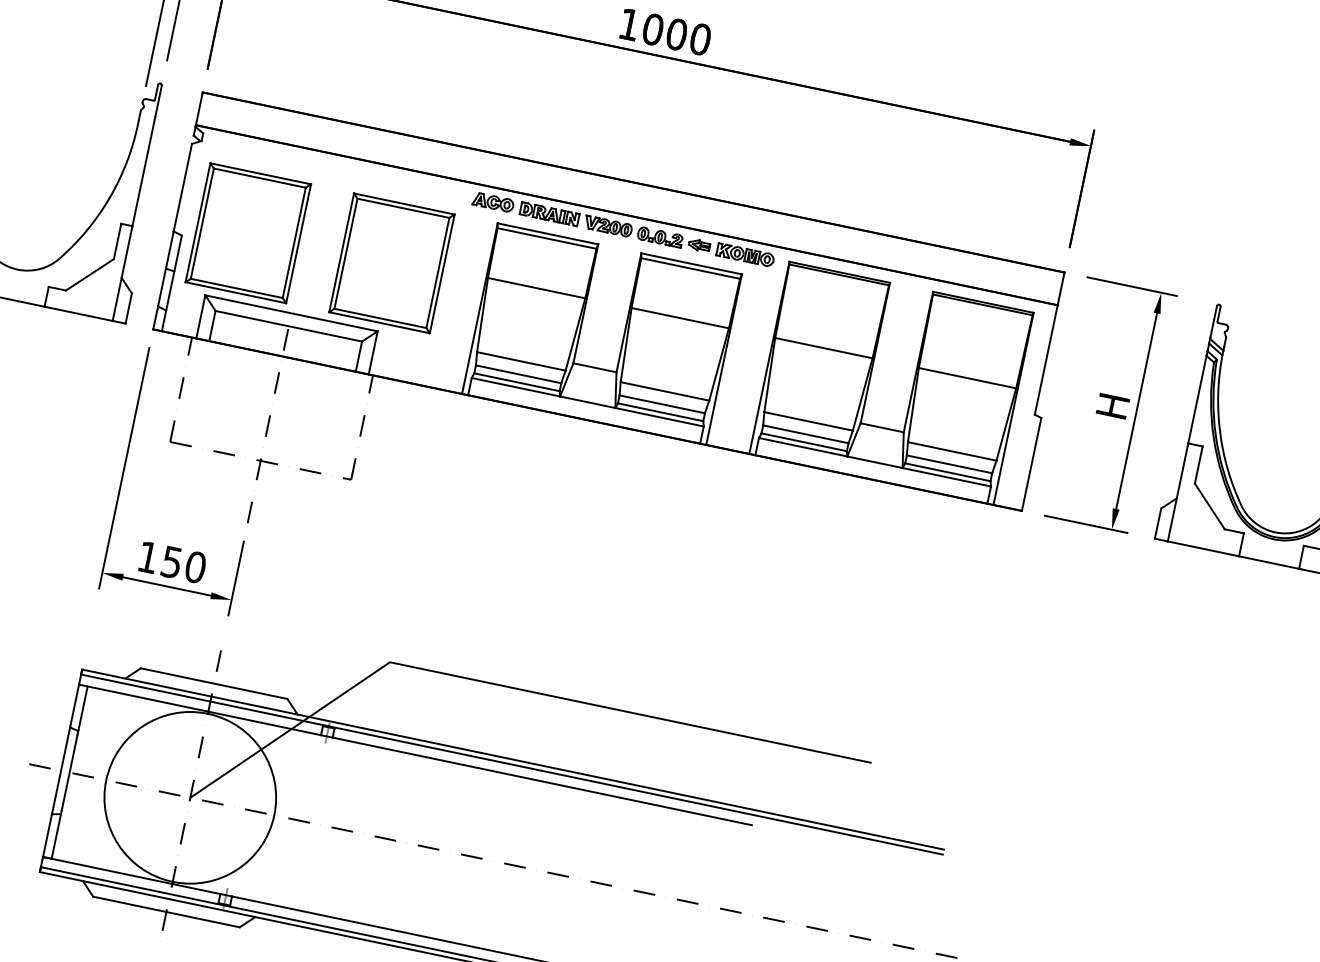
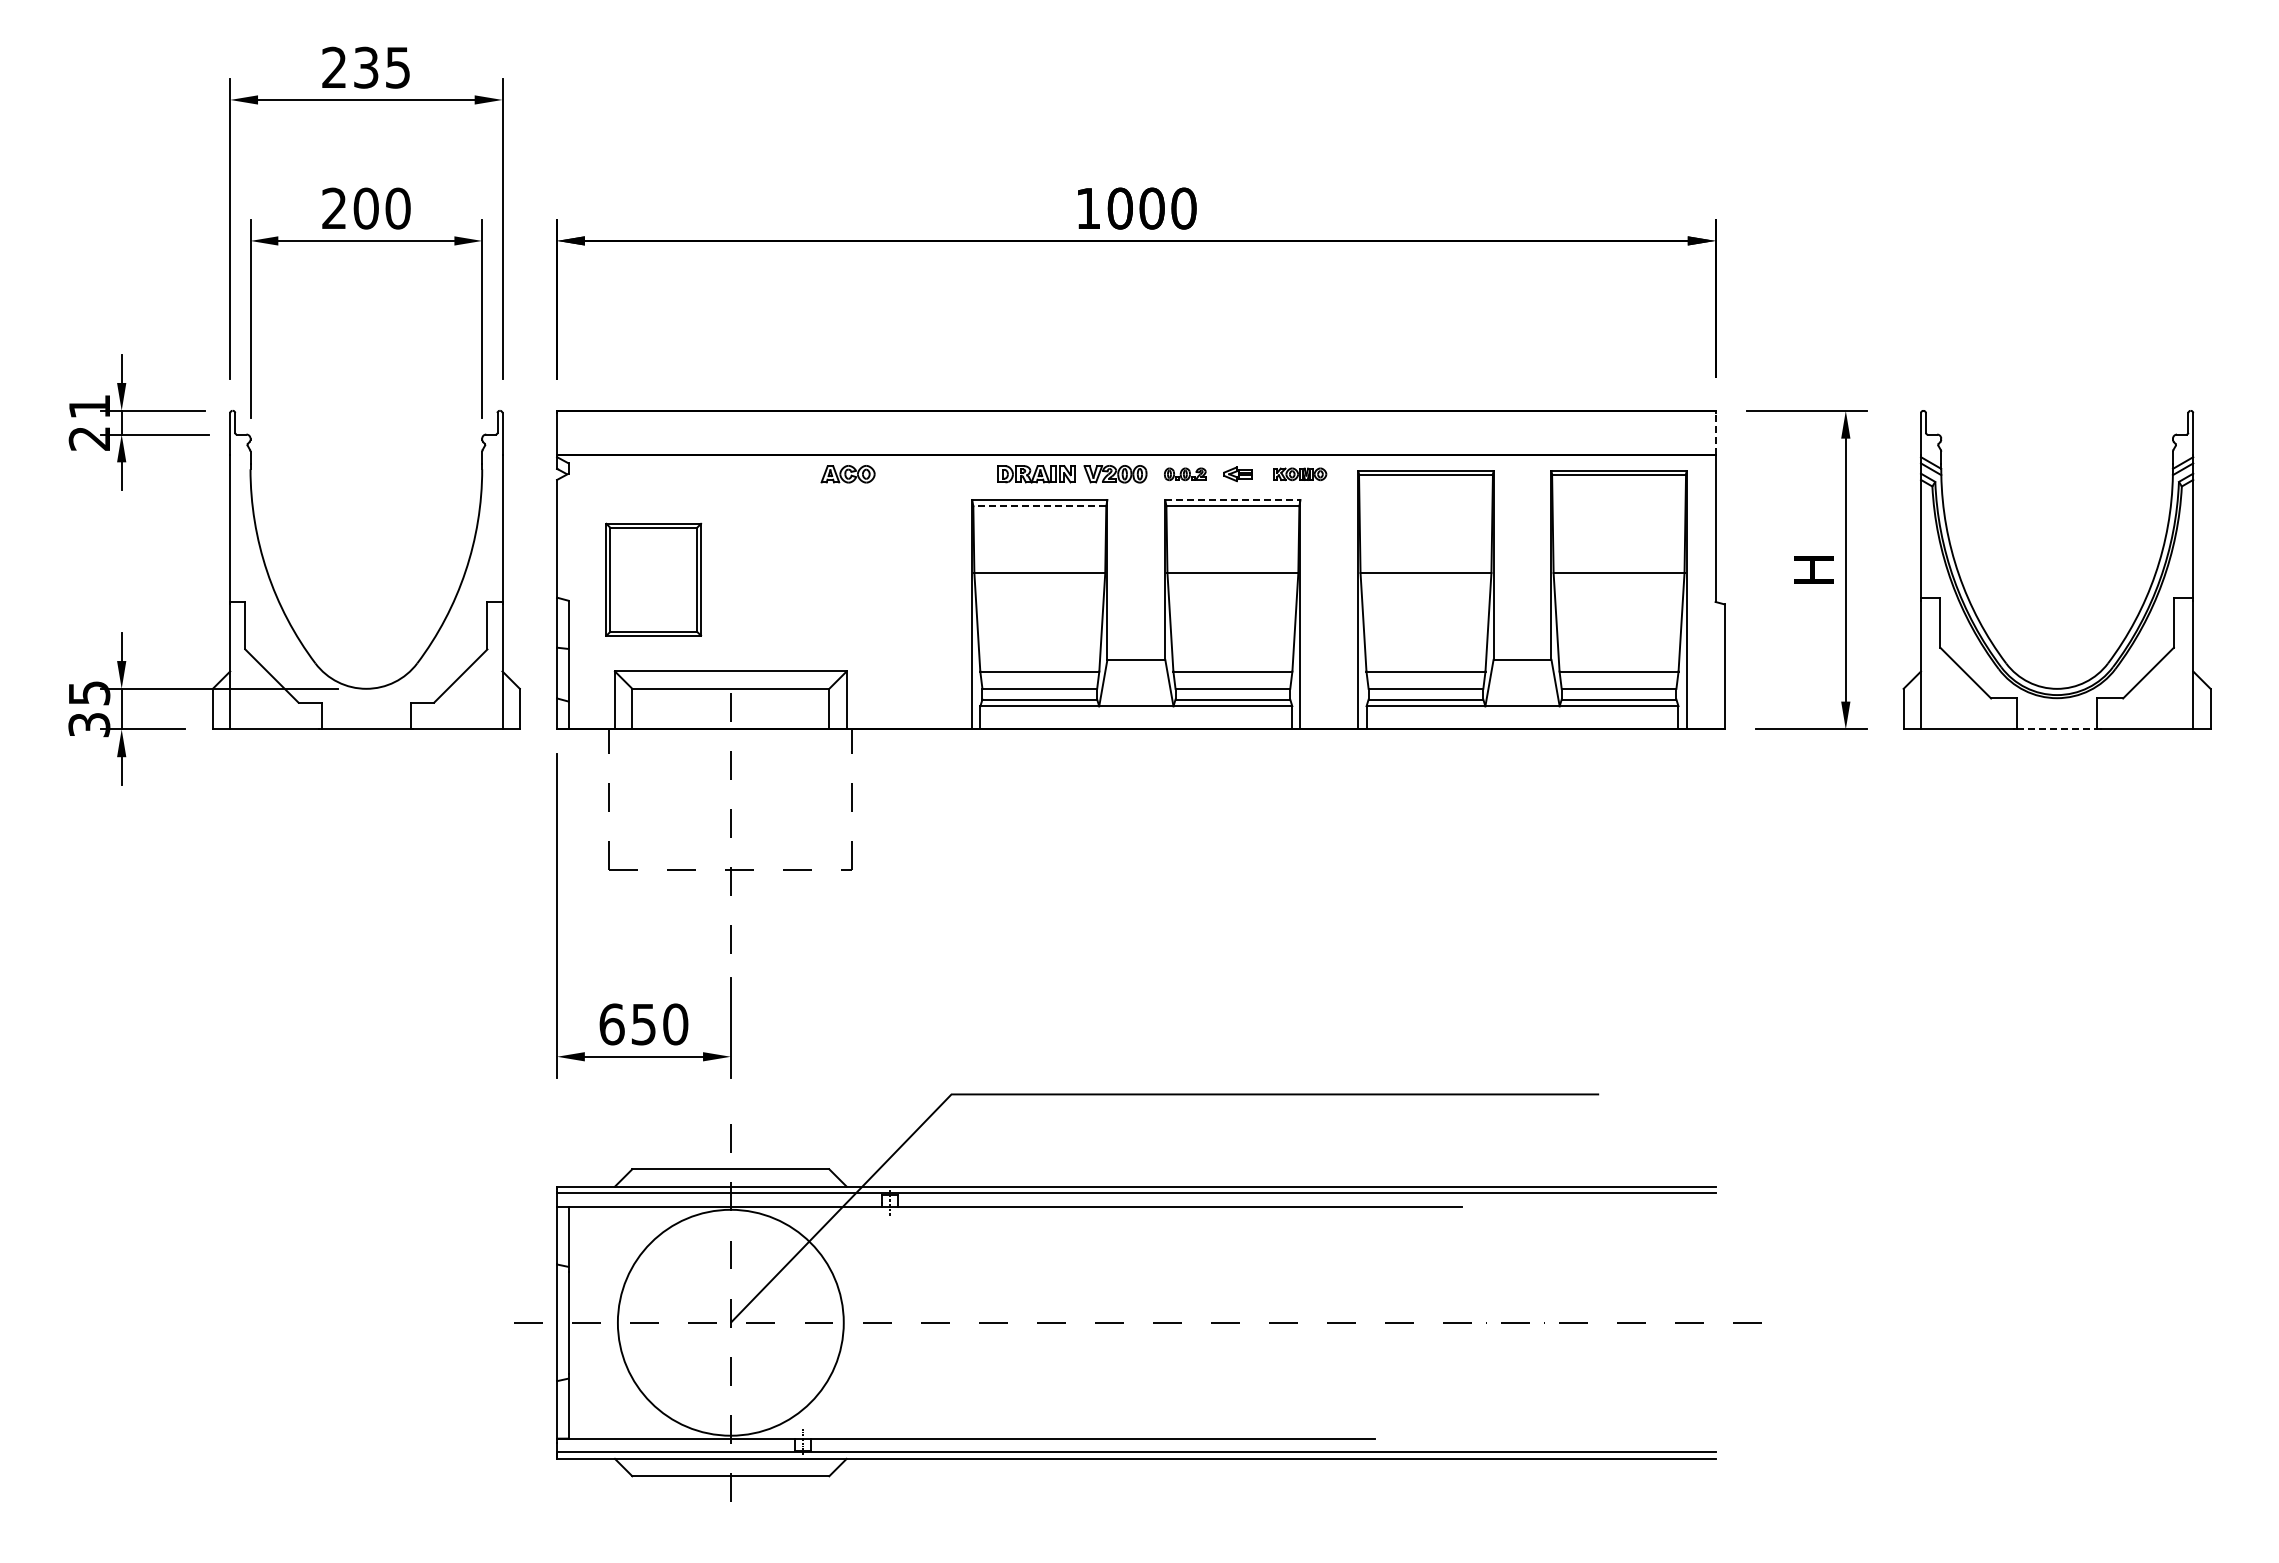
part: (492, 202) -> (847, 474), moved
part: (248, 232) -> (653, 579), size x0.7
part: (660, 237) -> (1185, 474), size x0.7
line: (546, 238) -> (1039, 506), solid -> dashed
part: (745, 255) -> (1299, 474), size x0.7
part: (391, 262) -> (846, 579), removed
line: (691, 264) -> (1232, 500), solid -> dashed
line: (1060, 290) -> (1715, 434), solid -> dashed
text: (147, 557) -> (611, 1024), 150 -> 650
line: (1269, 562) -> (2057, 729), solid -> dashed

